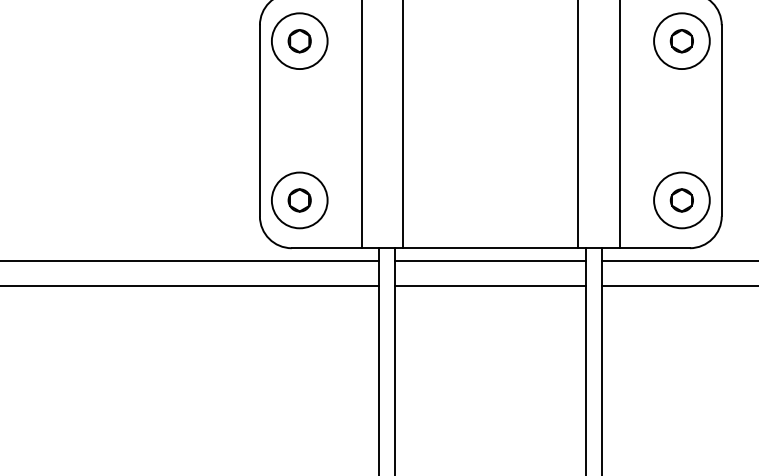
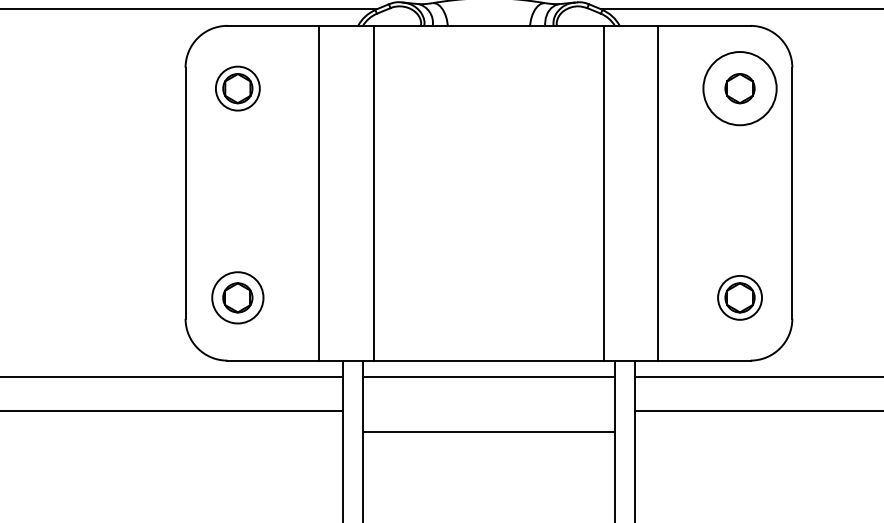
circle: (299, 41) -> (237, 89), size x0.6
circle: (299, 200) -> (237, 297), size x0.7
circle: (681, 200) -> (739, 297), size x0.6
line: (490, 286) -> (488, 431), moved

